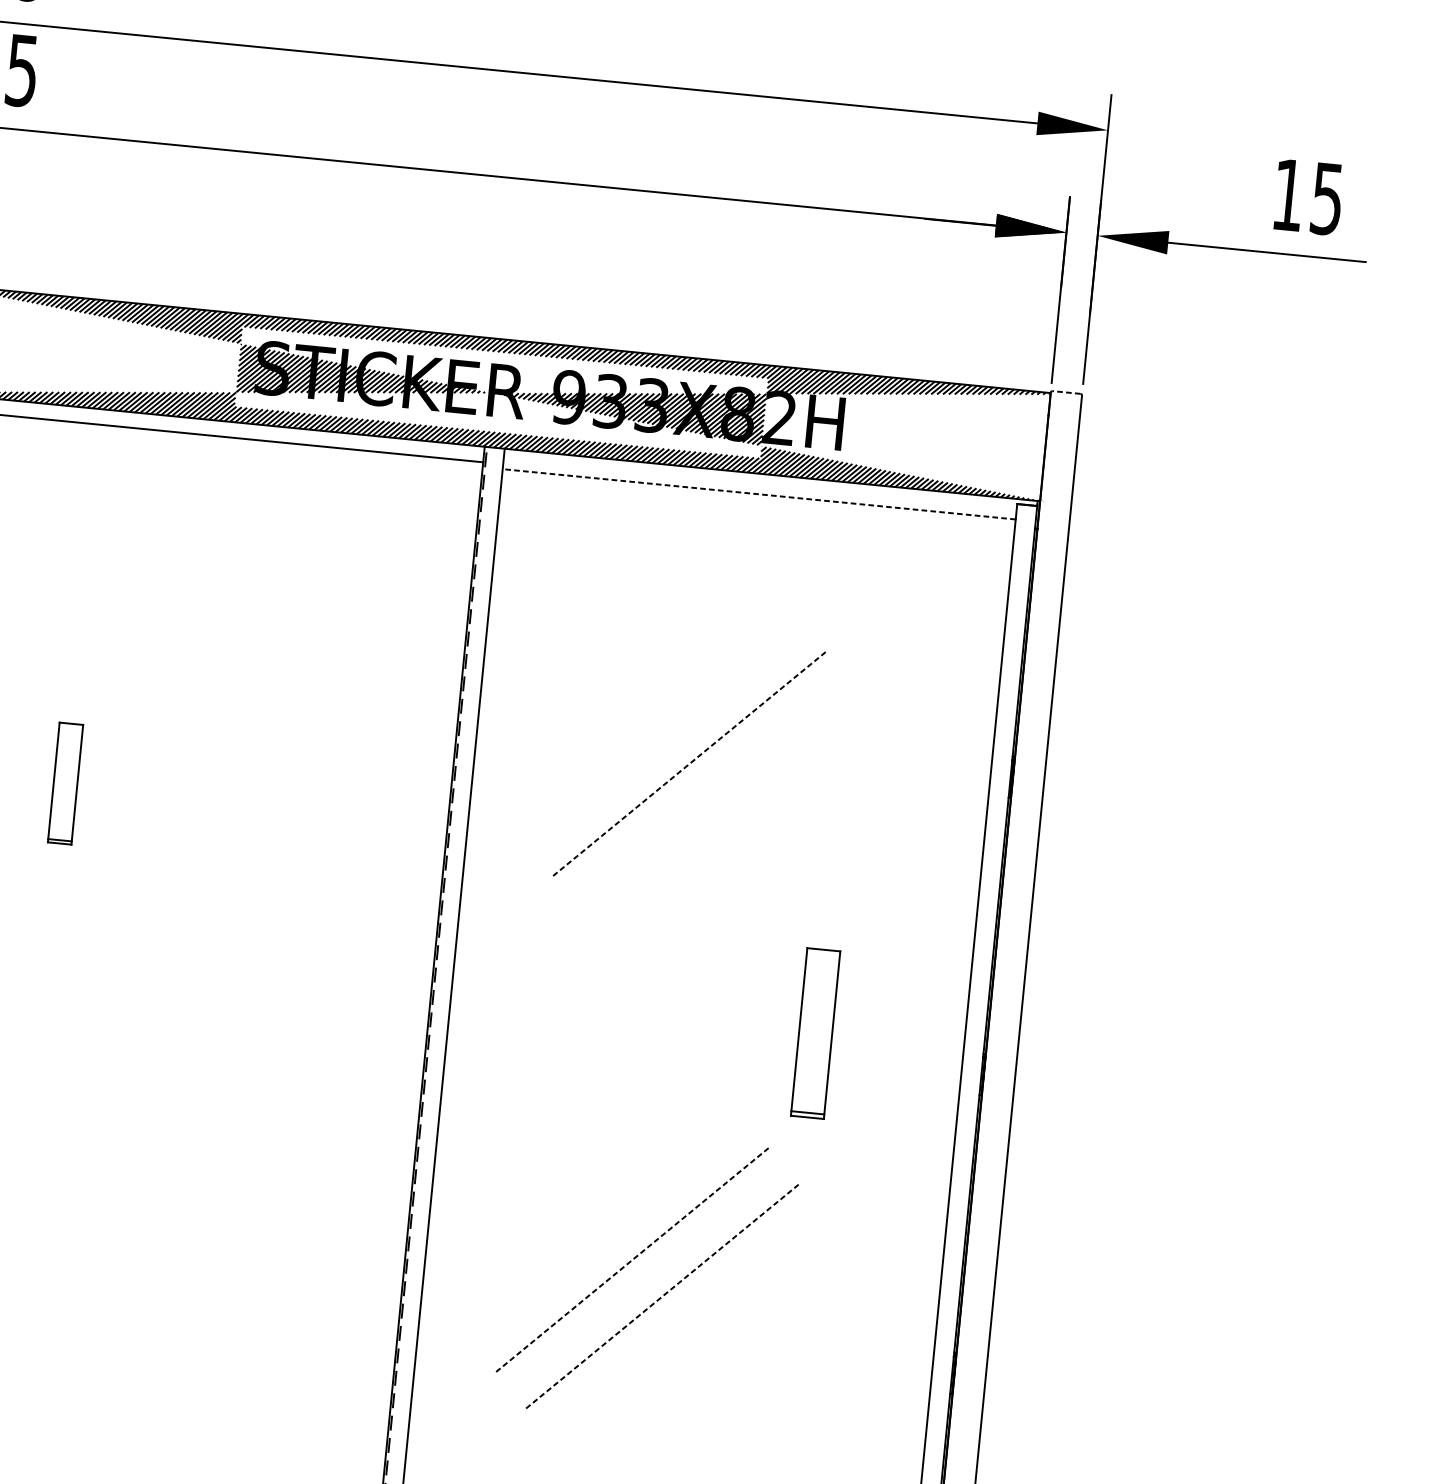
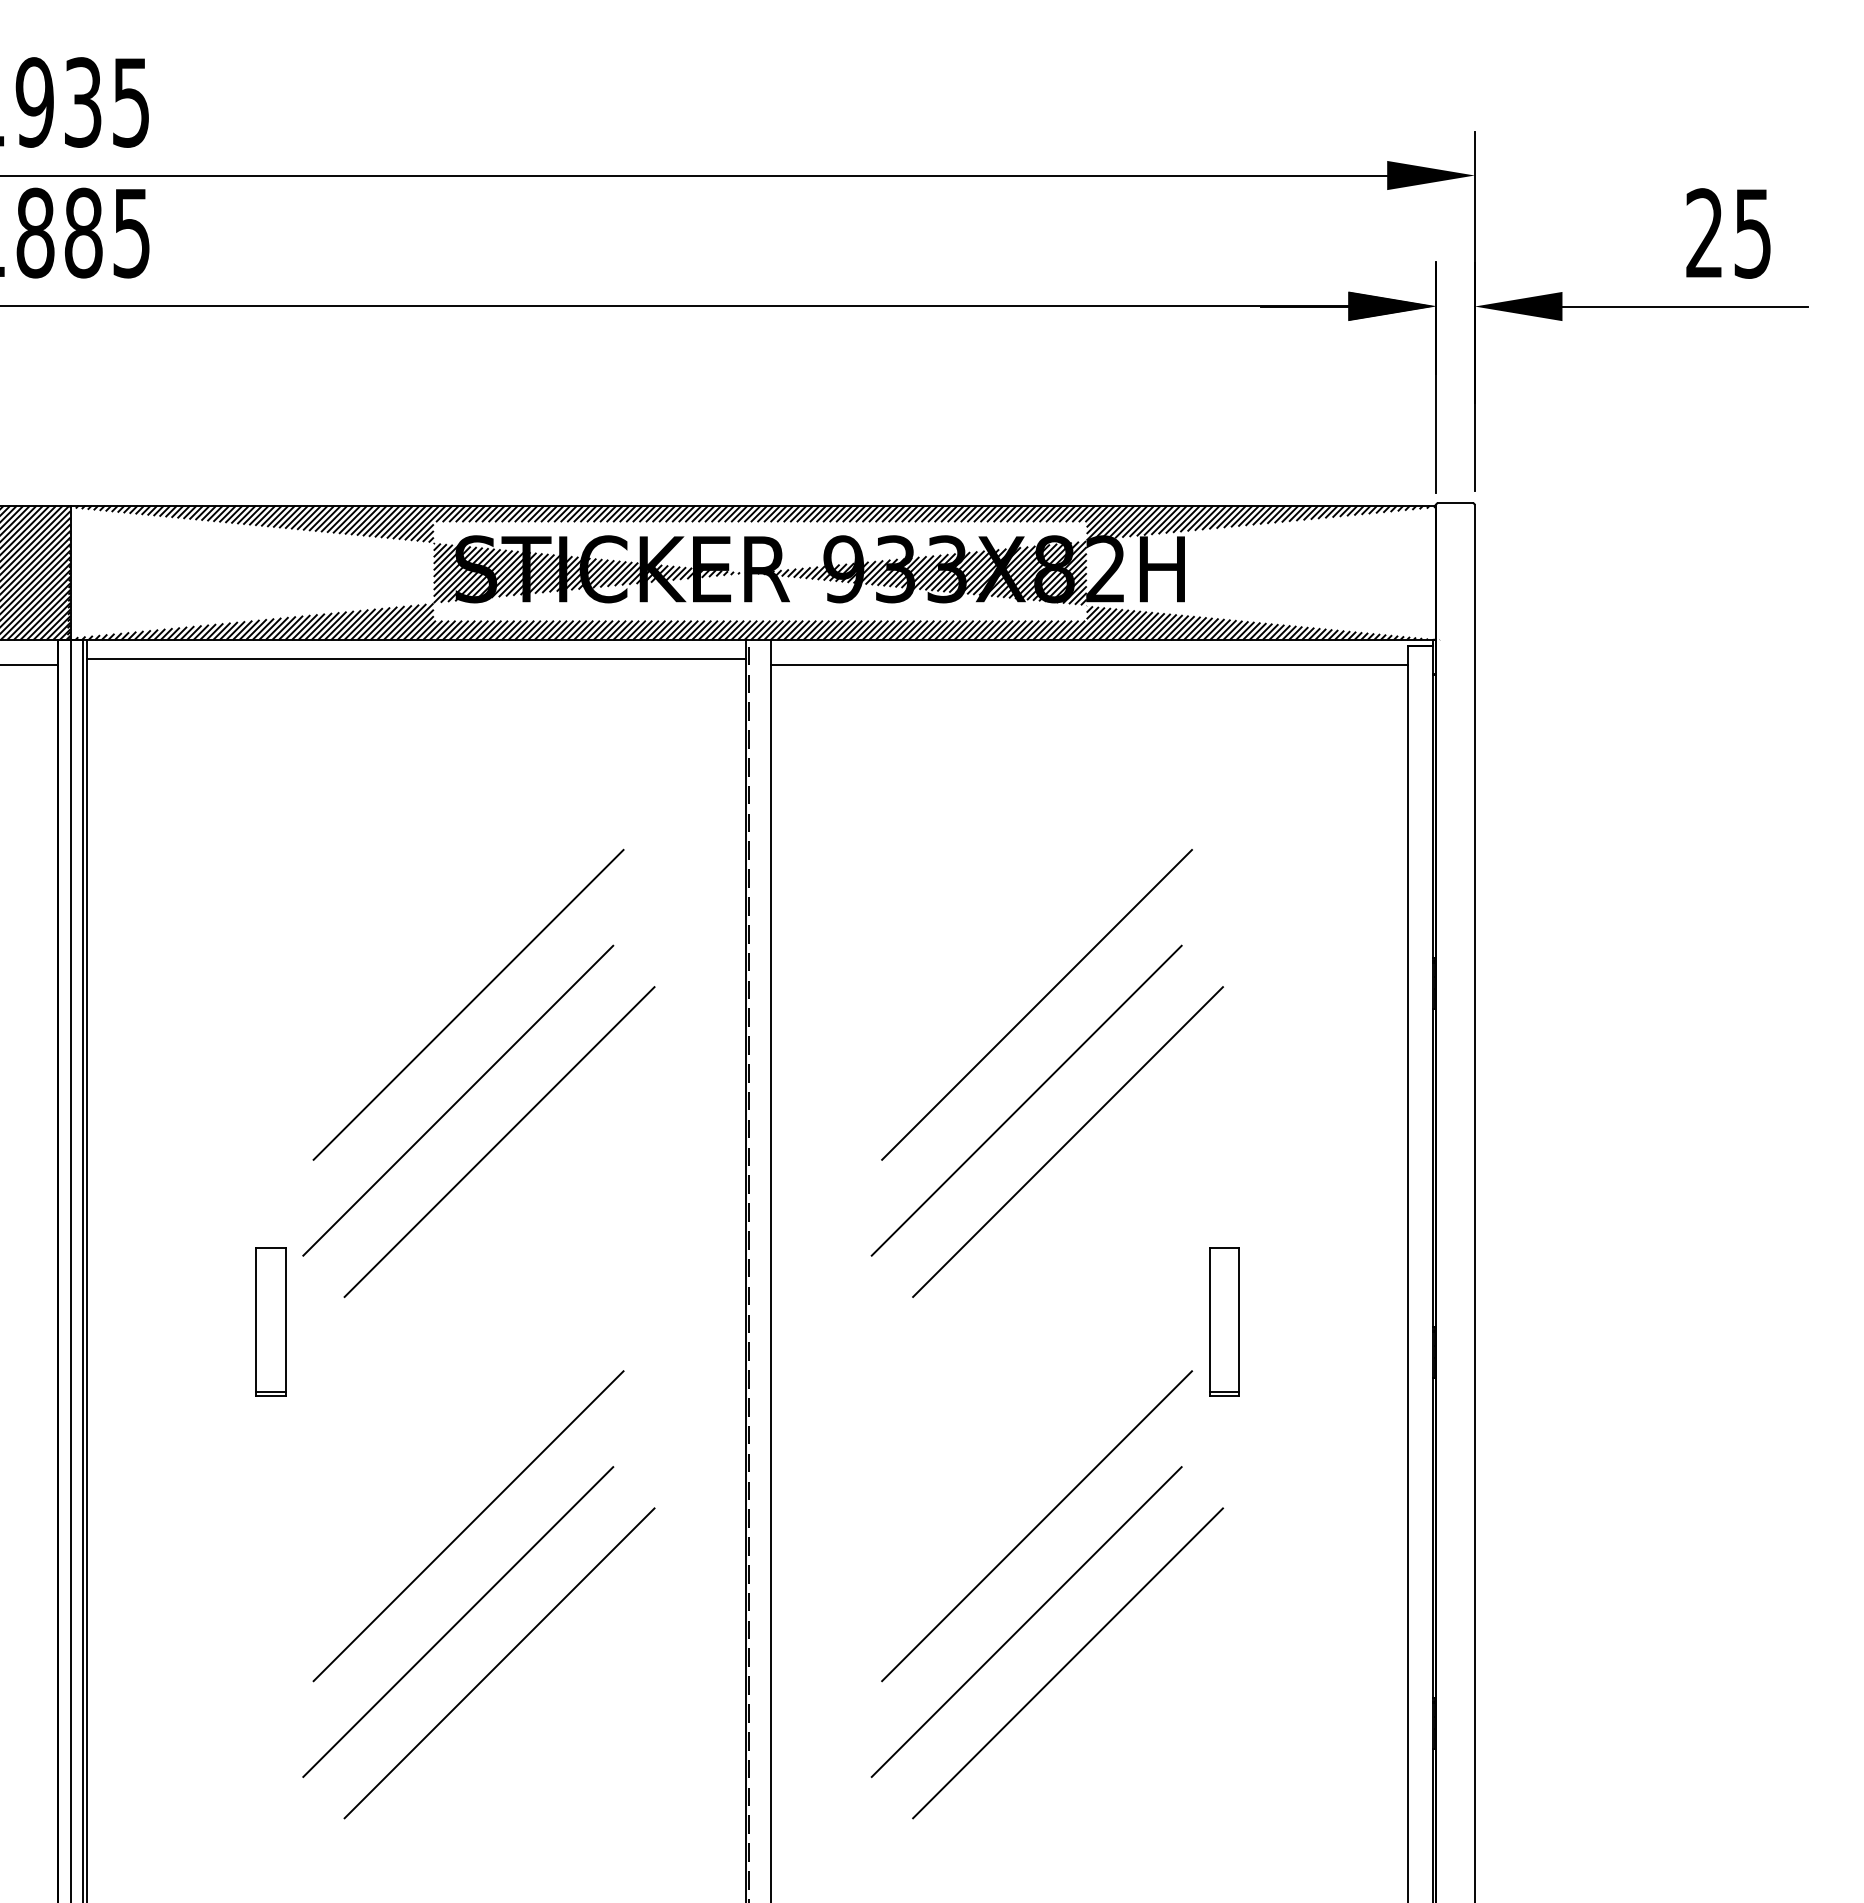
text: (1287, 194) -> (1703, 232), 15 -> 25
line: (1065, 392) -> (1454, 503), dashed -> solid
line: (759, 494) -> (1089, 665), dashed -> solid
line: (232, 718) -> (468, 1004), added
line: (690, 763) -> (1037, 1004), dashed -> solid
part: (65, 783) -> (270, 1321), moved
line: (216, 794) -> (458, 1100), added
line: (246, 831) -> (499, 1141), added
line: (674, 839) -> (1026, 1100), added
line: (703, 875) -> (1067, 1141), added
part: (816, 1033) -> (1224, 1321), size x0.71
line: (191, 1138) -> (468, 1526), added
line: (648, 1183) -> (1036, 1526), added
line: (175, 1214) -> (458, 1621), added
line: (205, 1251) -> (499, 1663), added
line: (633, 1259) -> (1027, 1621), dashed -> solid
line: (663, 1296) -> (1068, 1663), dashed -> solid

